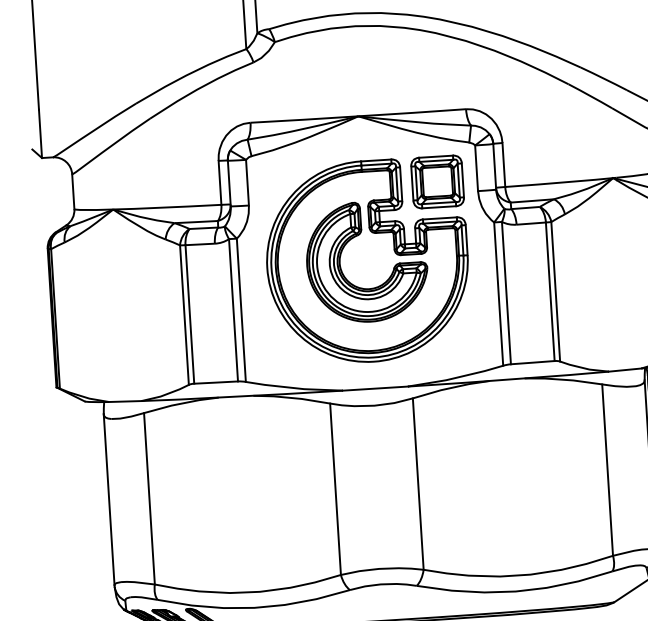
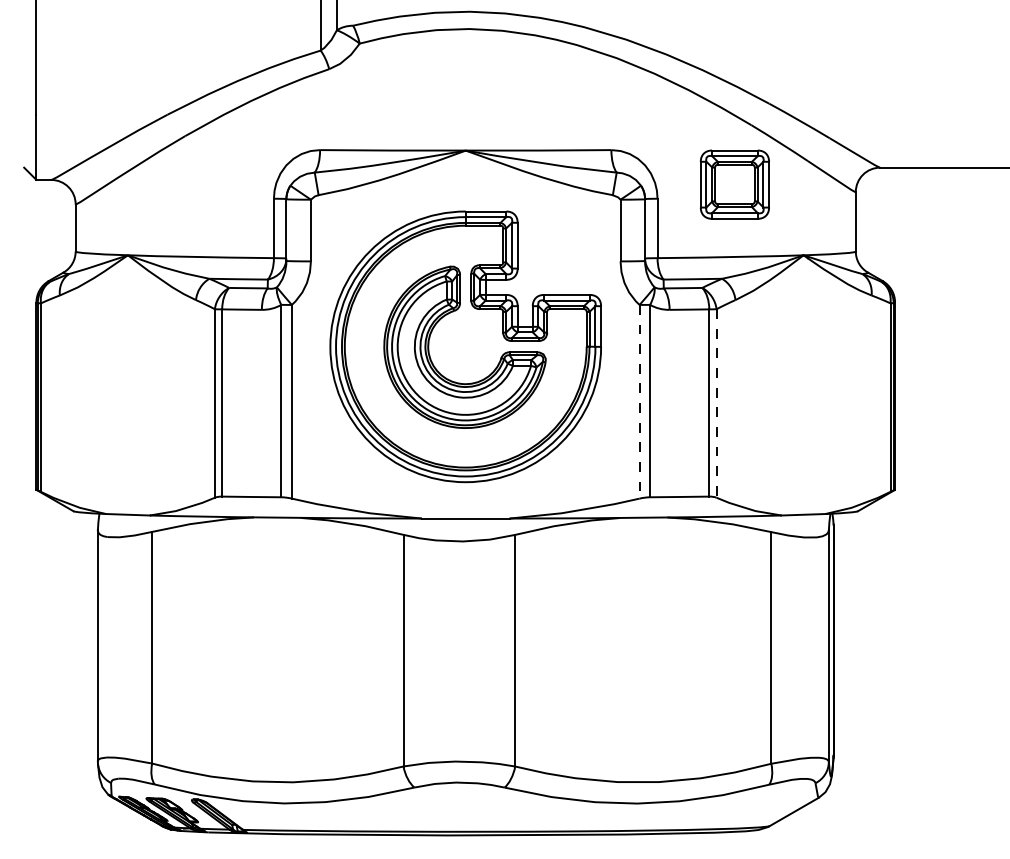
part: (437, 181) -> (734, 184), moved
line: (555, 292) -> (716, 404), solid -> dashed
line: (498, 293) -> (639, 401), solid -> dashed

